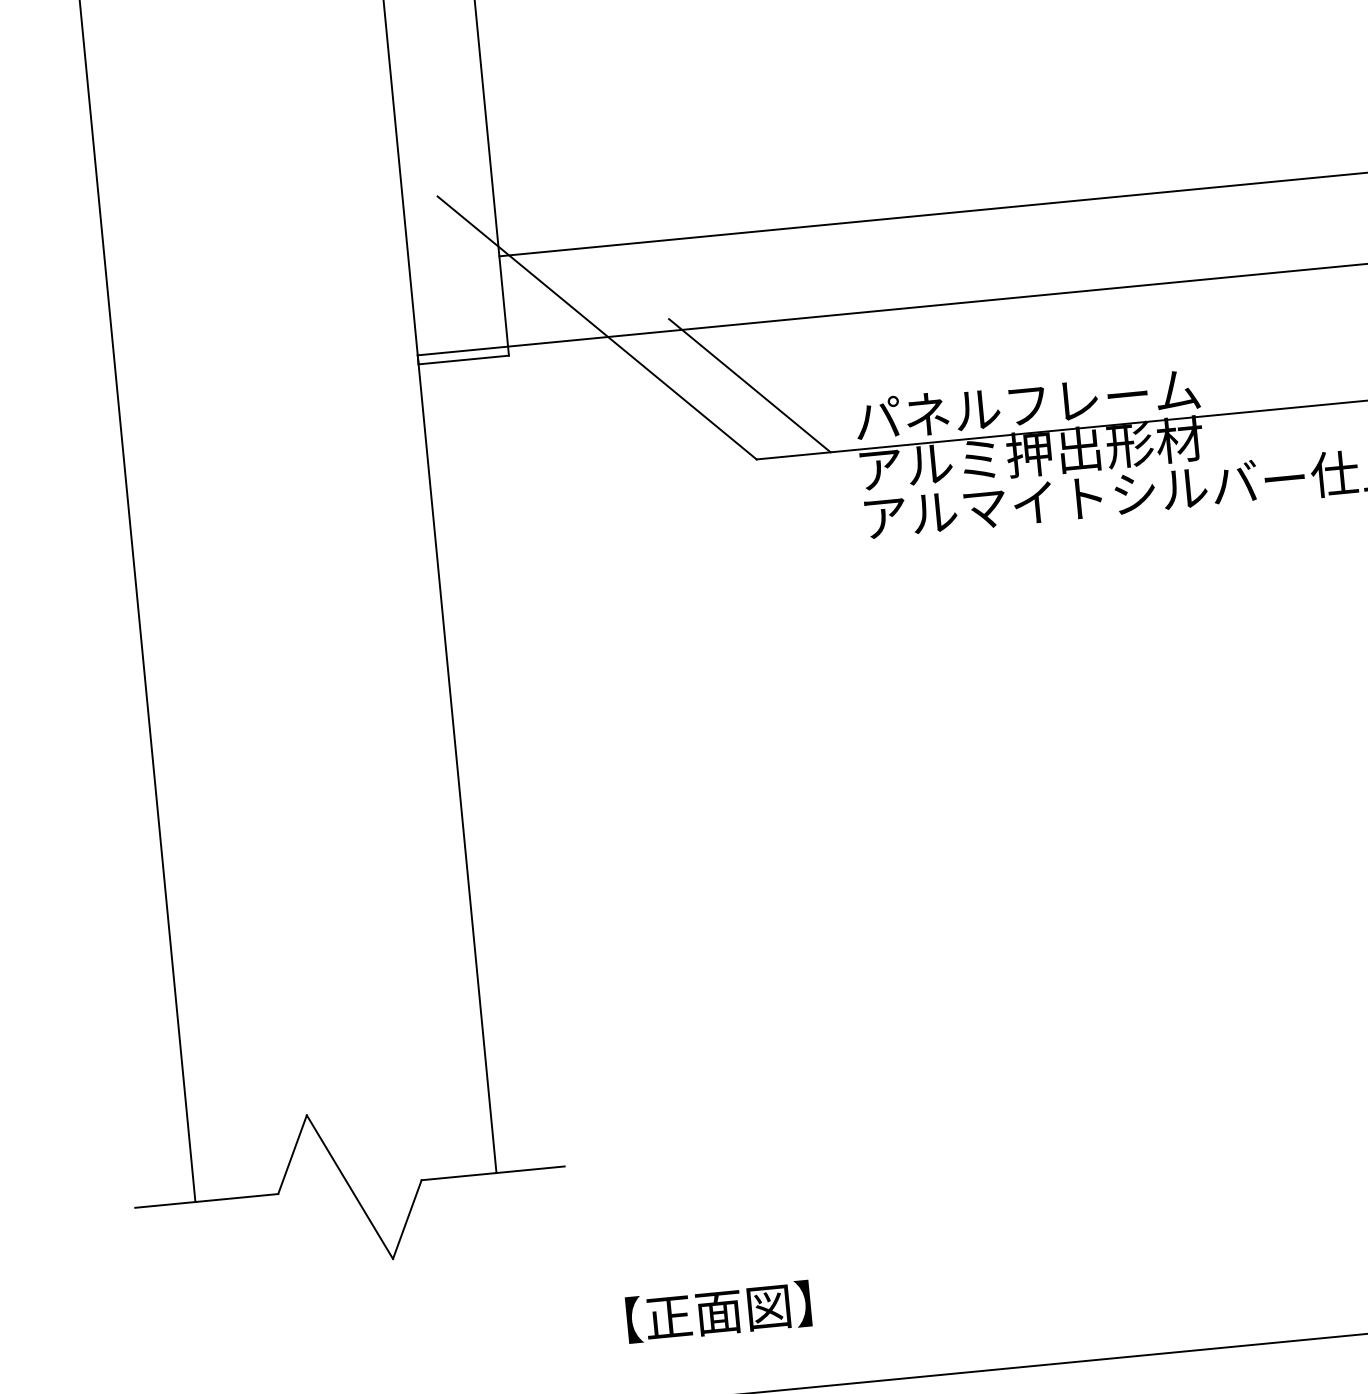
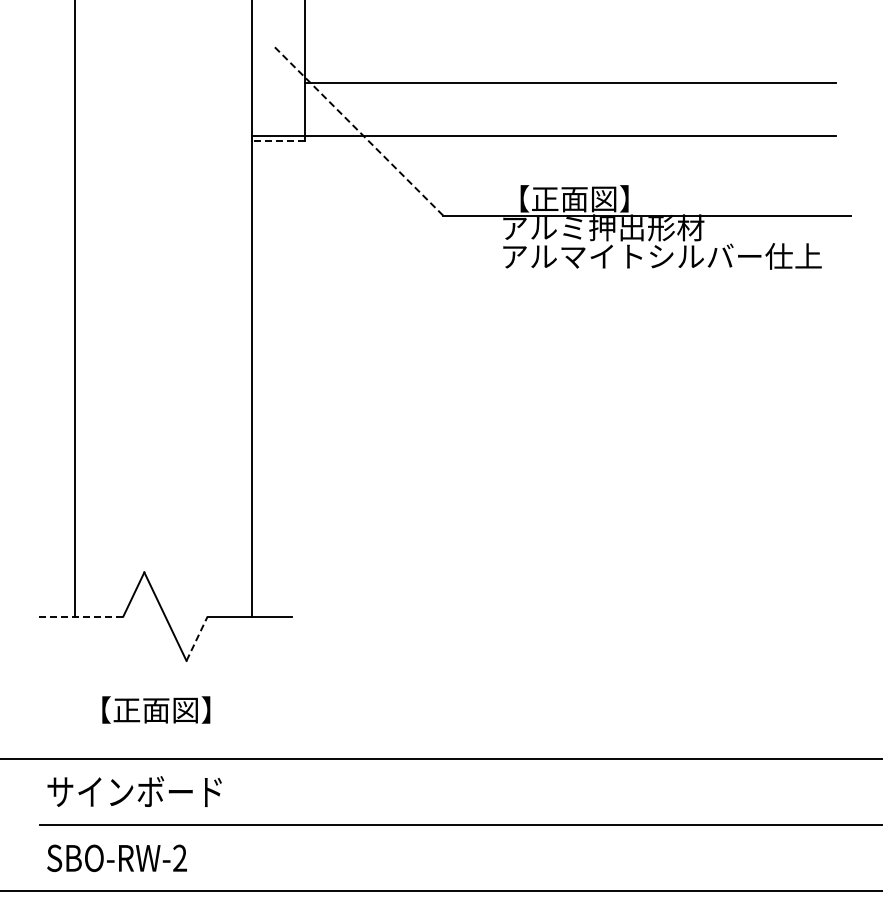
line: (596, 328) -> (357, 130), solid -> dashed
line: (464, 360) -> (278, 141), solid -> dashed
line: (749, 384) -> (443, 171), removed
text: (1026, 404) -> (603, 198), パネルフレーム -> 【正面図】
line: (207, 1200) -> (81, 616), solid -> dashed
line: (408, 1219) -> (197, 638), solid -> dashed
text: (719, 1310) -> (156, 709), moved

